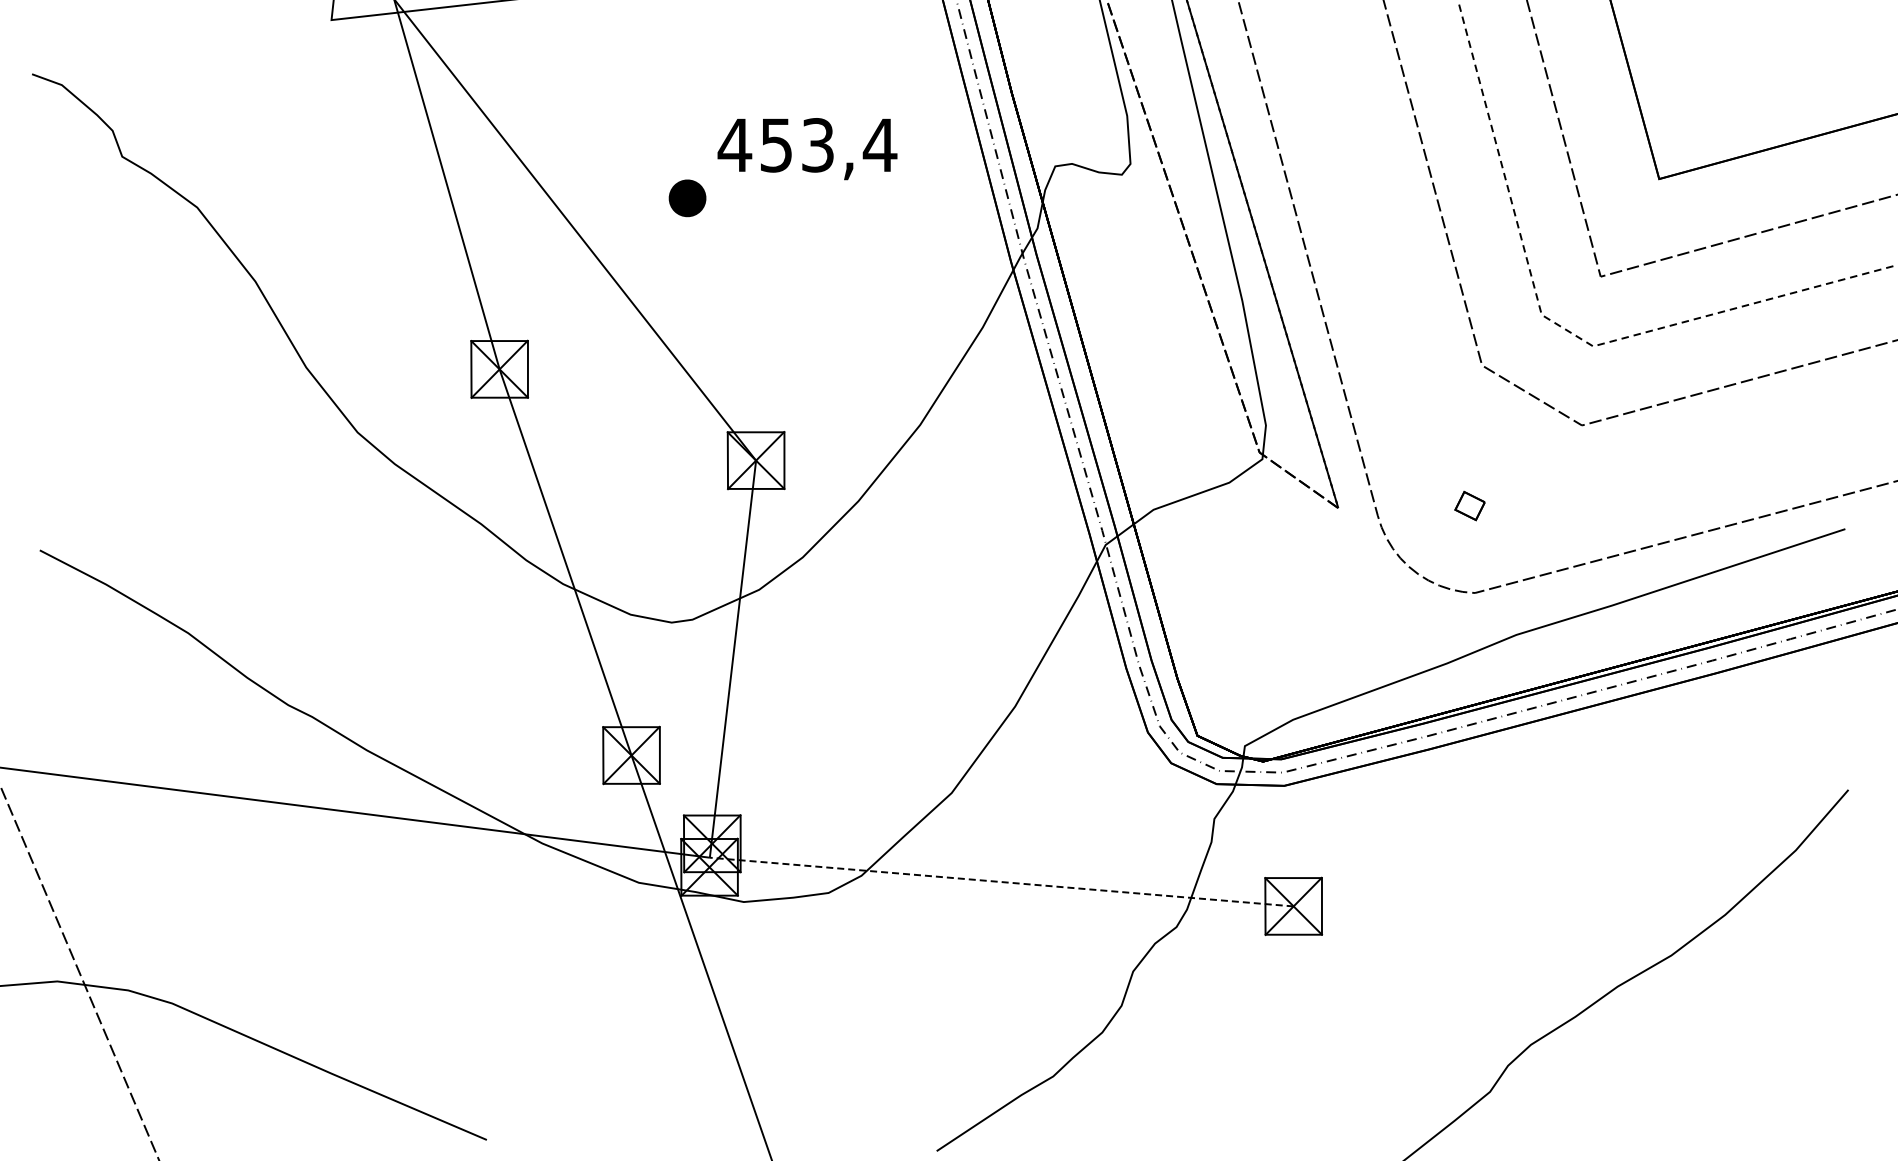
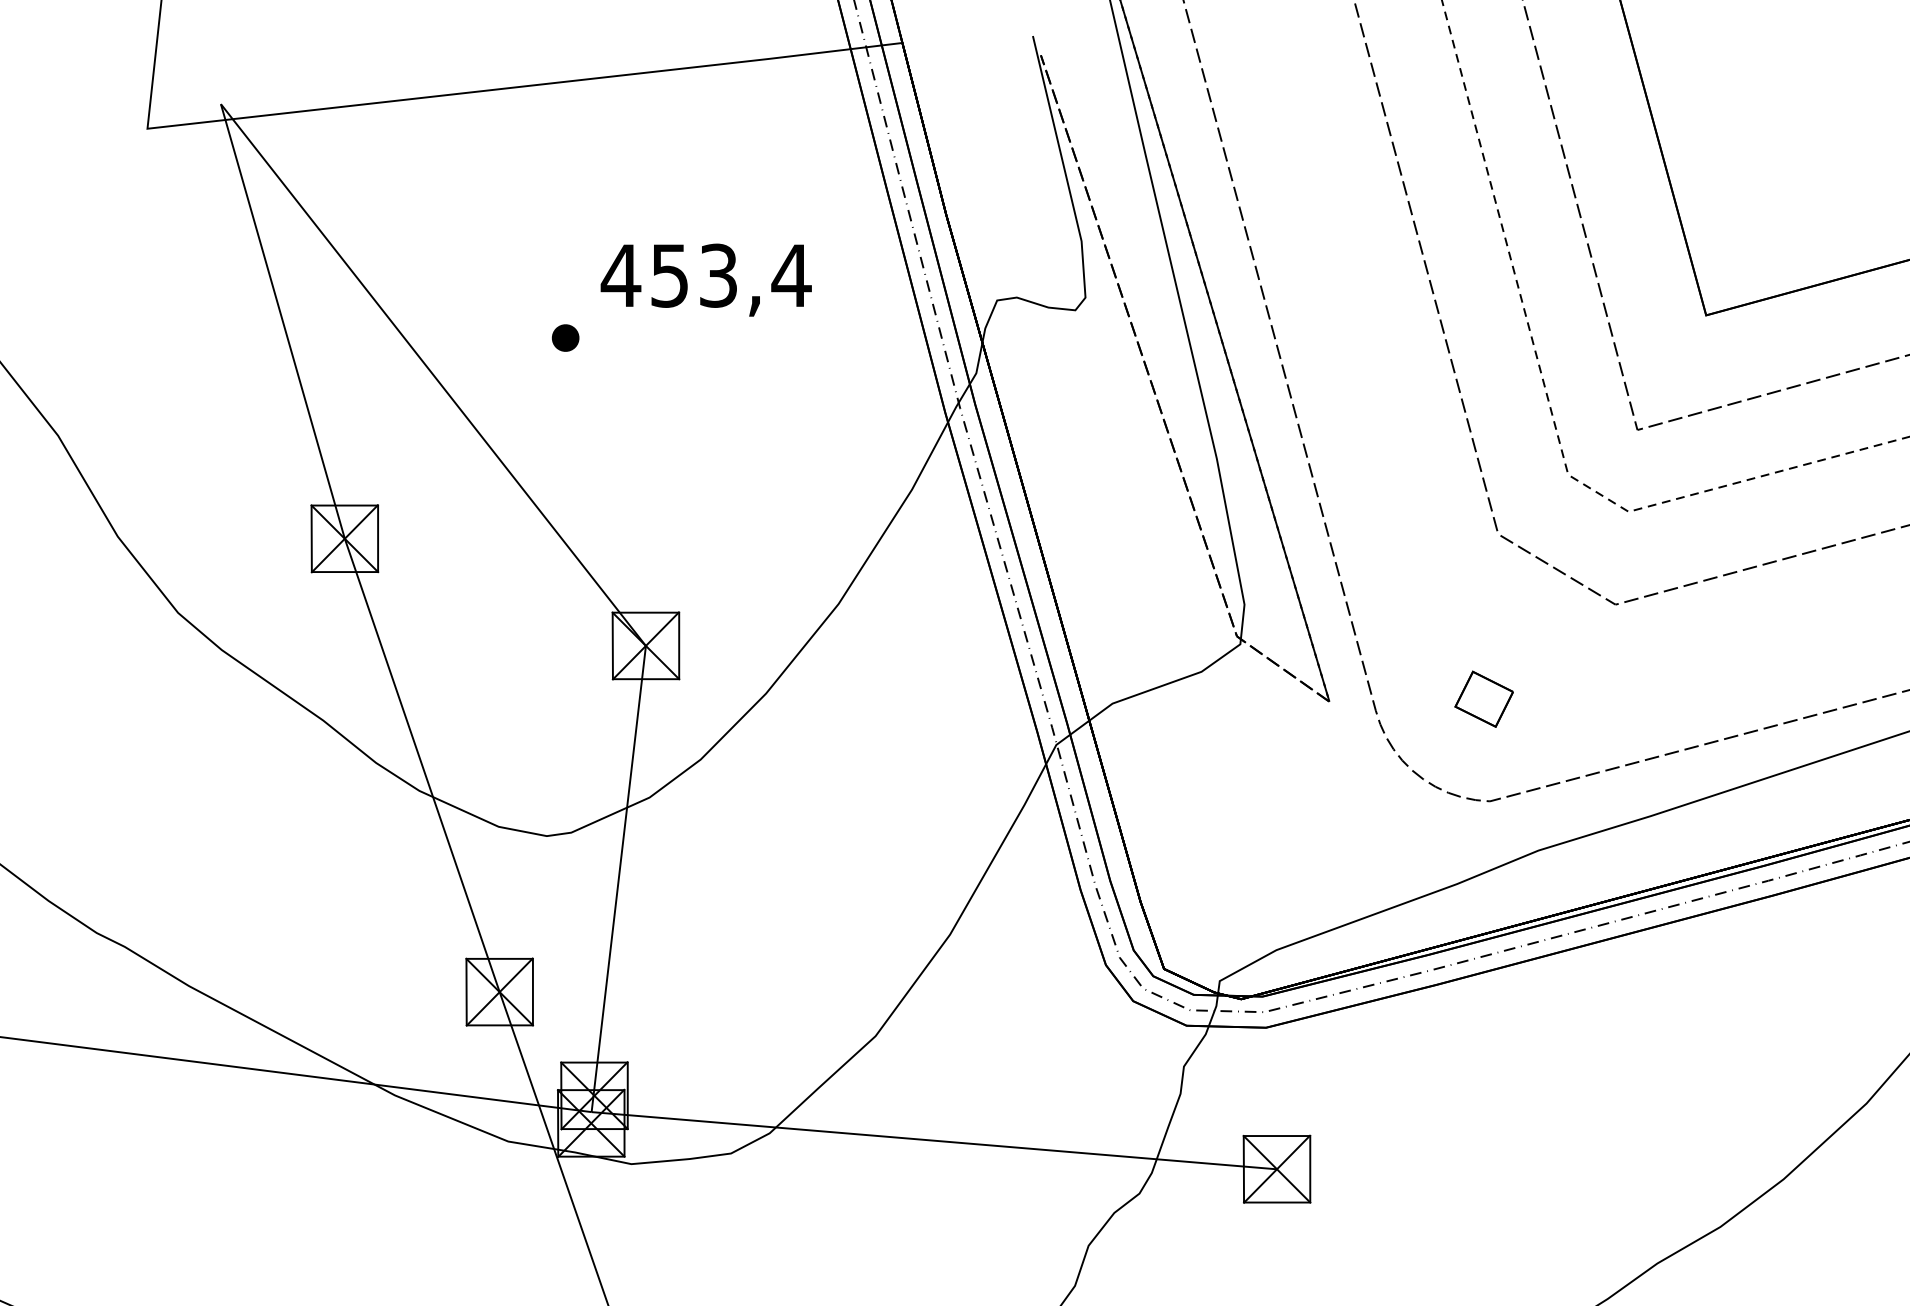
part: (687, 198) -> (565, 338), size x0.62
part: (1469, 505) -> (1483, 698), size x1.67
line: (1001, 882) -> (934, 1141), dashed -> solid

